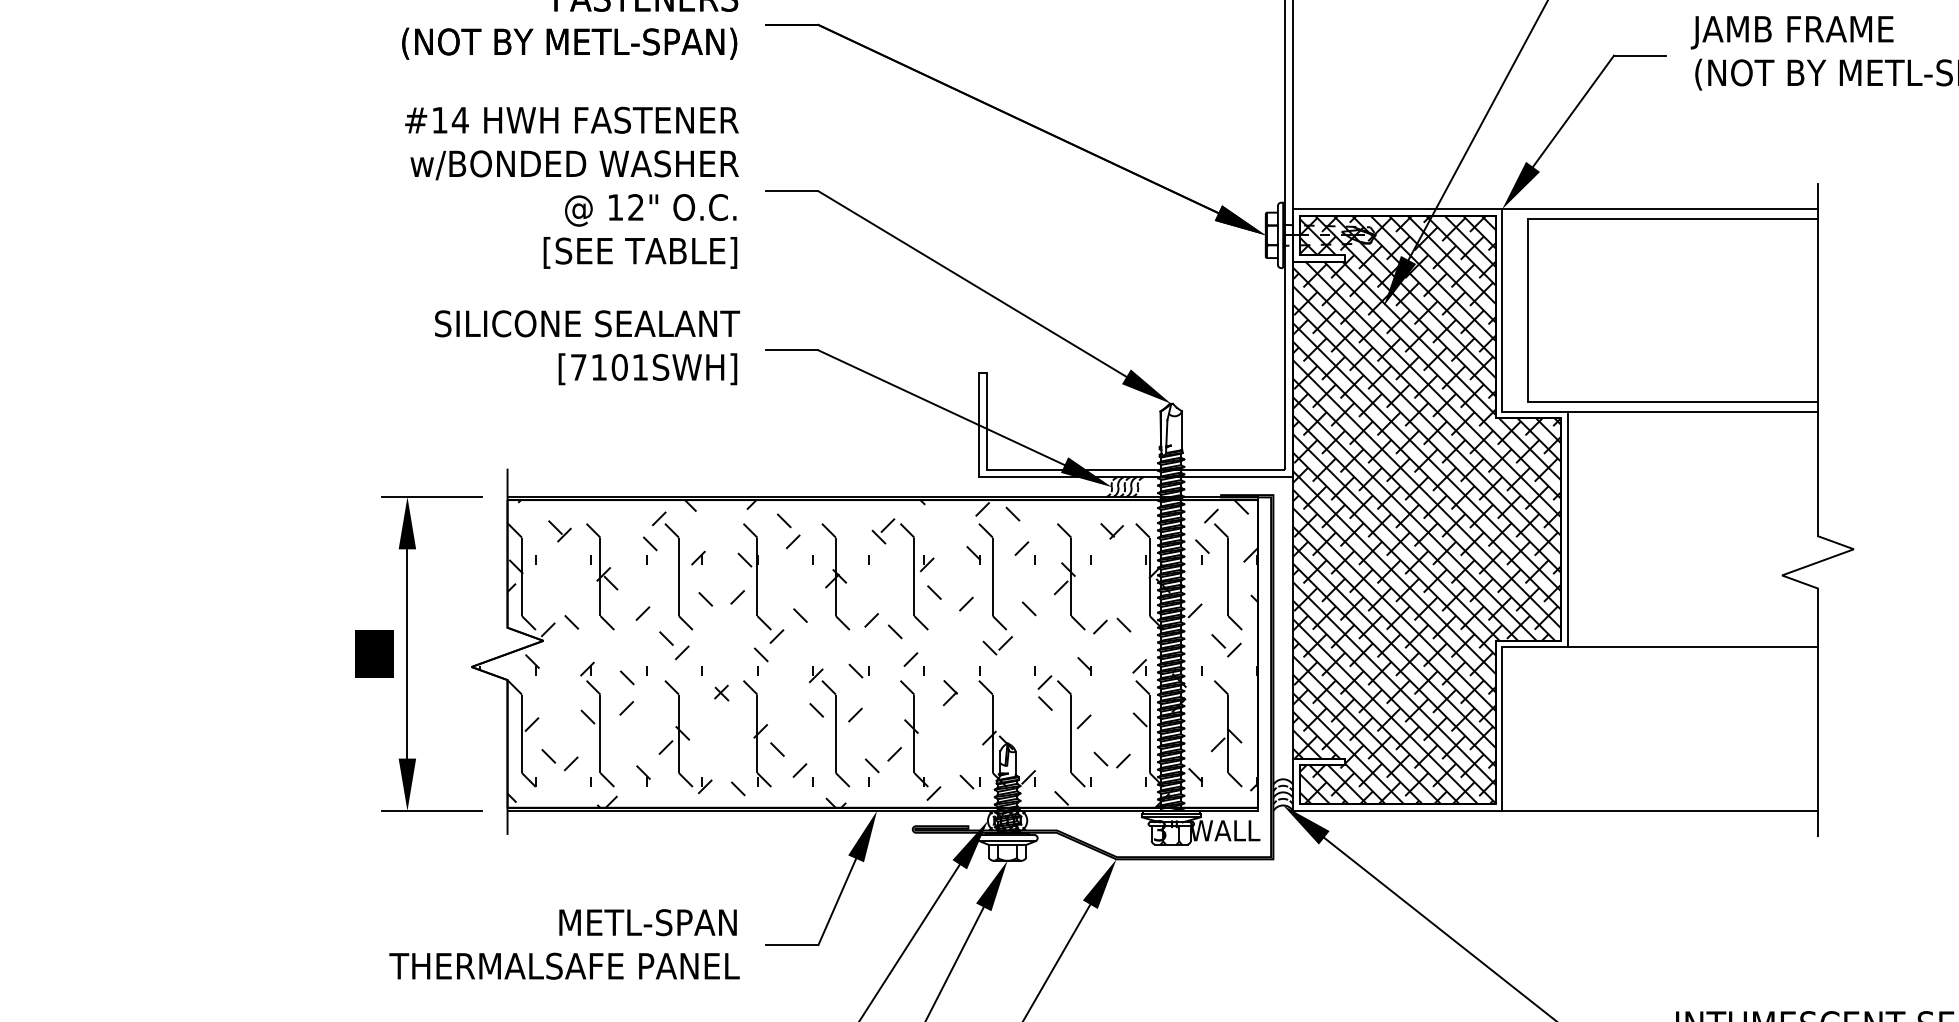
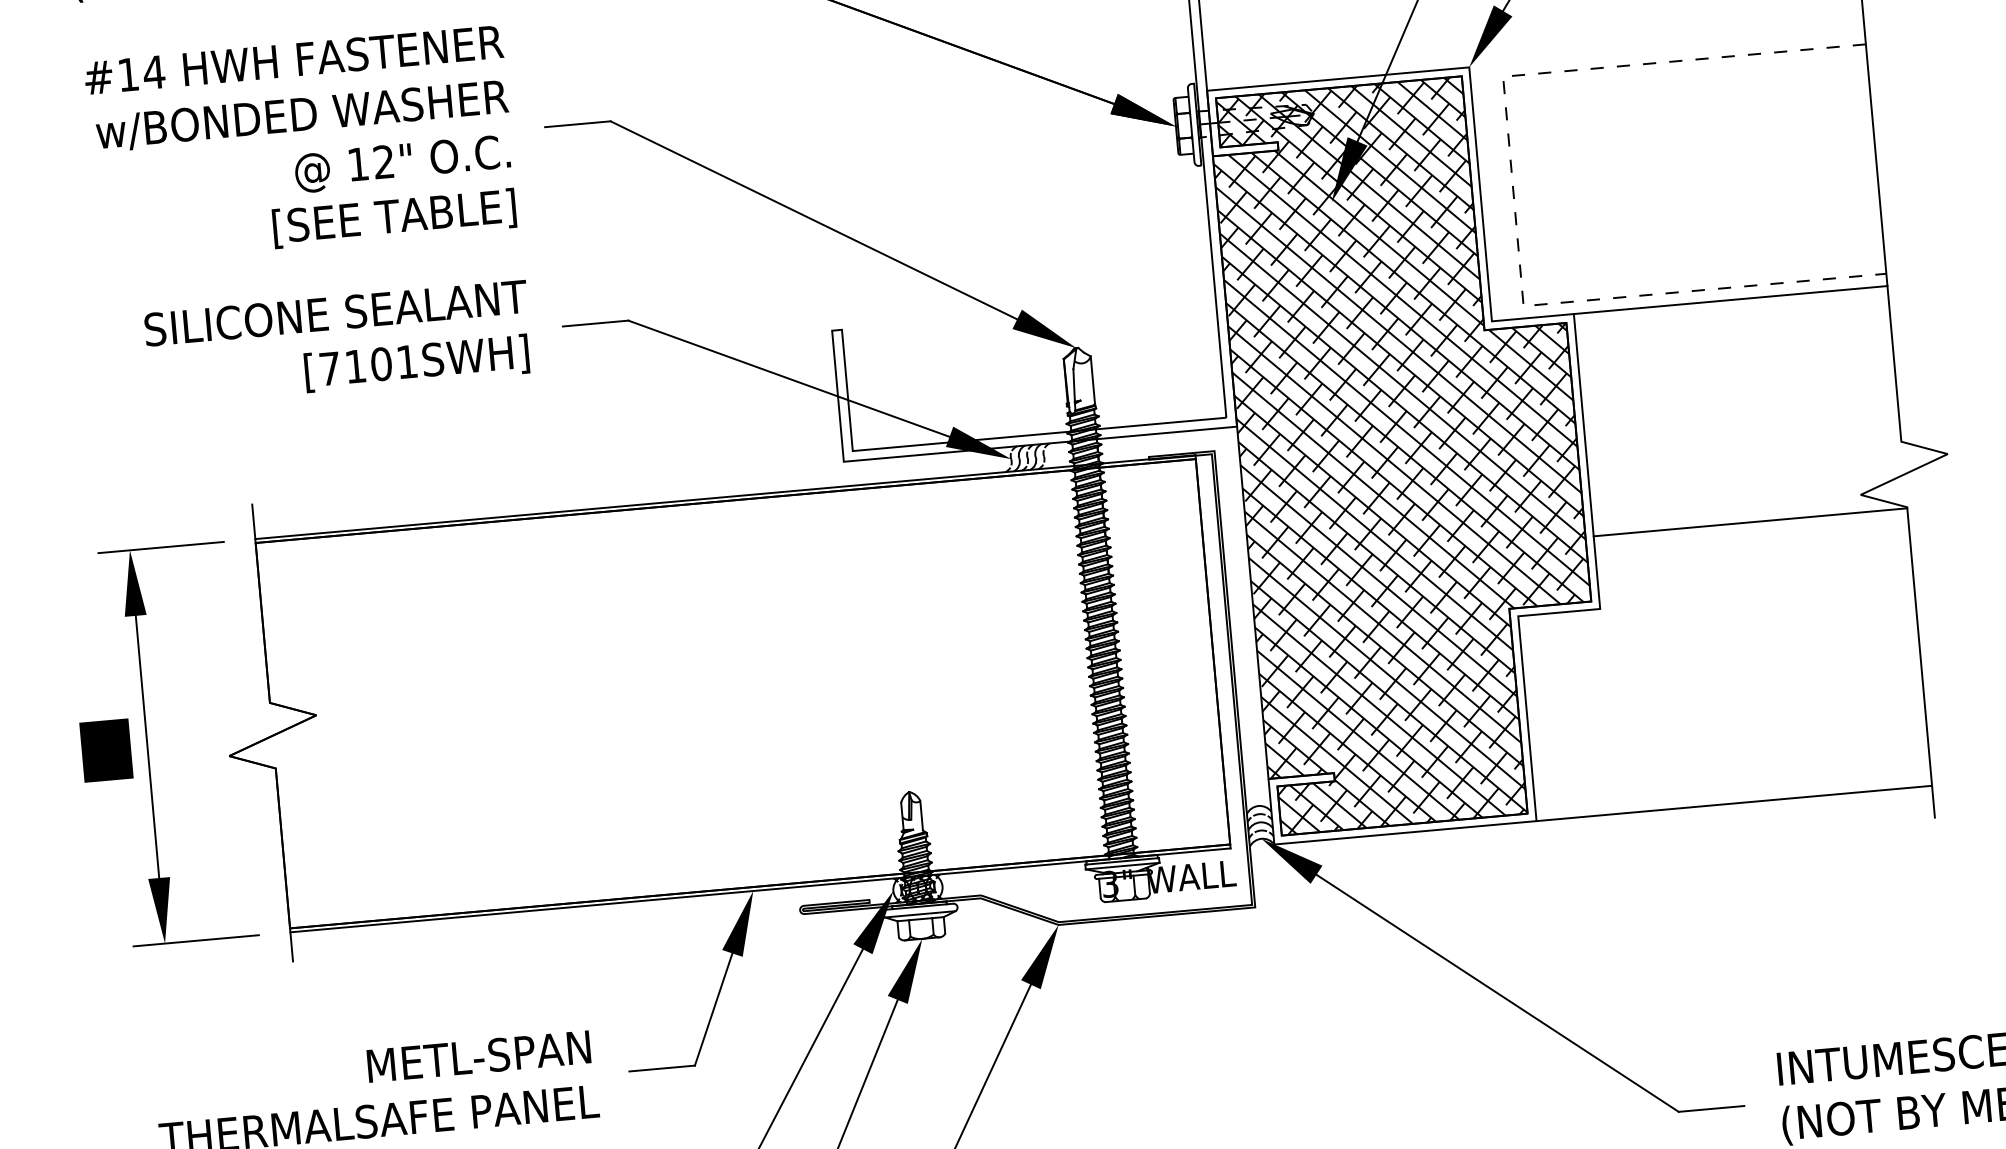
line: (1660, 209) -> (1667, 50), removed
line: (1528, 310) -> (1513, 191), solid -> dashed
line: (1692, 647) -> (1750, 522), moved
hatch: (869, 653) -> (726, 694), removed

